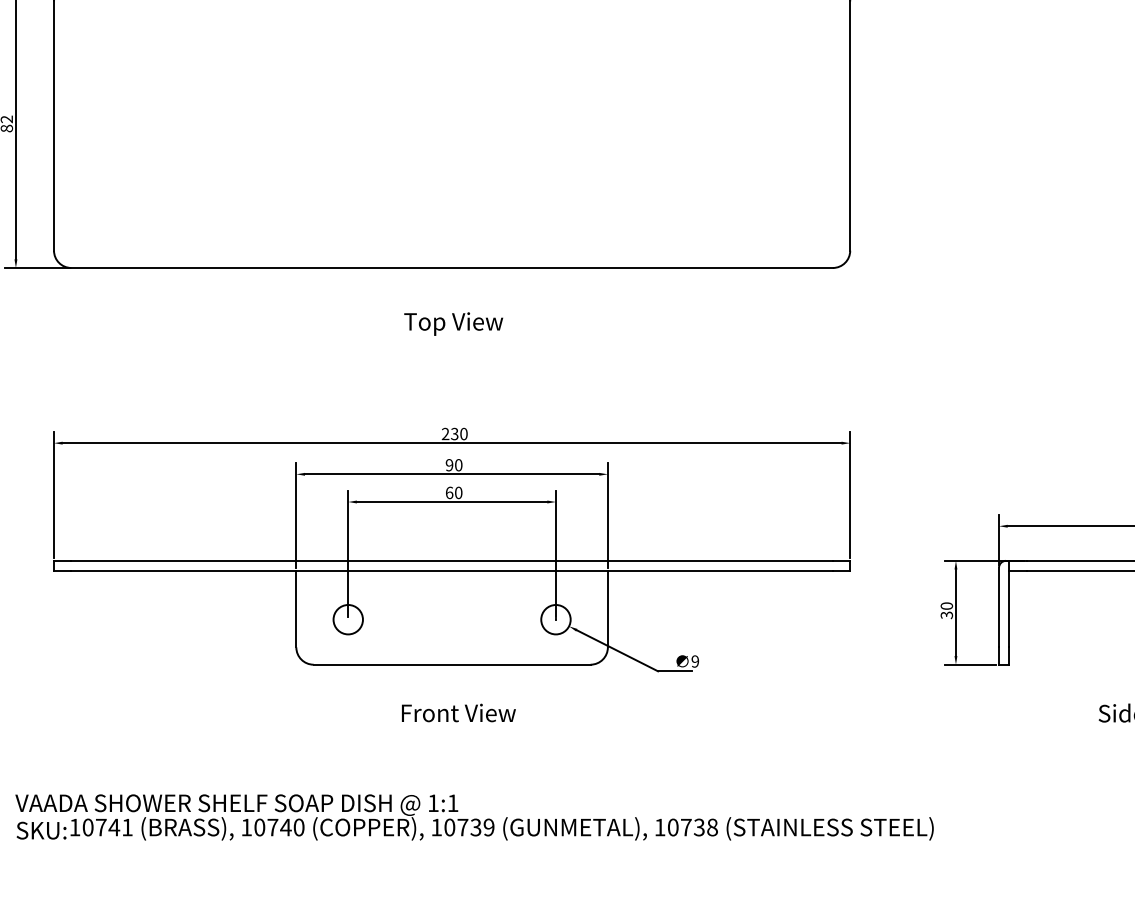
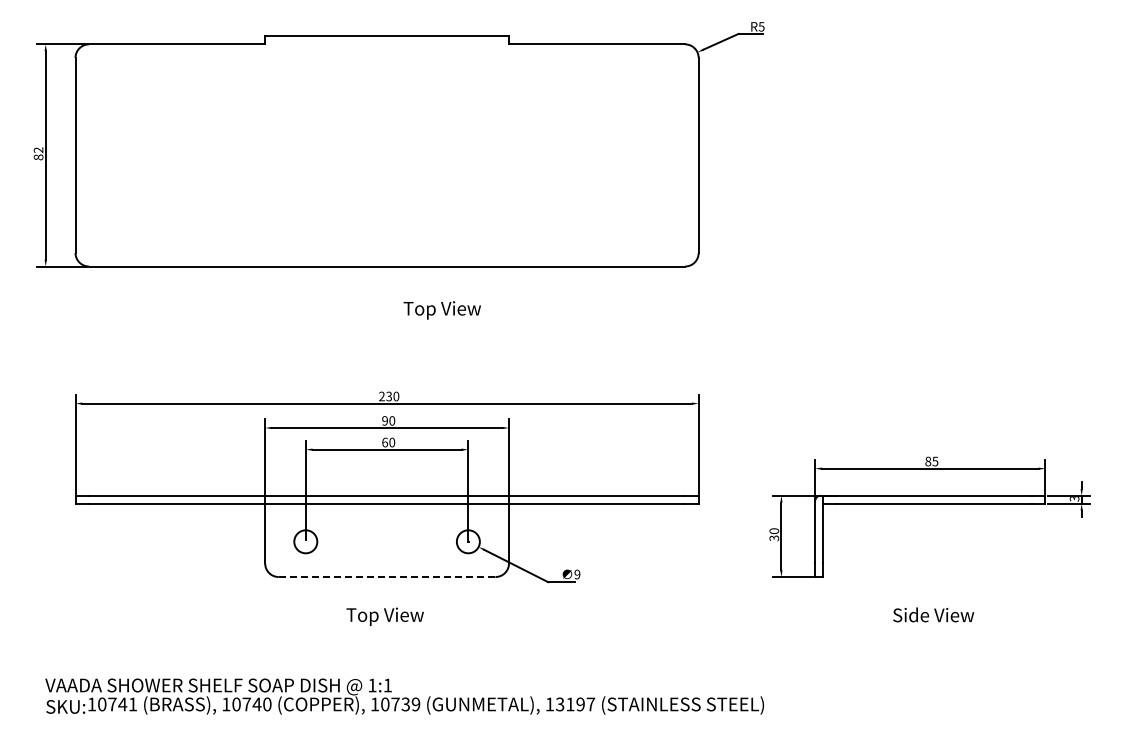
text: (452, 324) -> (441, 310), moved
line: (451, 665) -> (386, 577), solid -> dashed
text: (457, 715) -> (391, 616), Front View -> Top View
text: (692, 827) -> (575, 704), 10738 -> 13197

